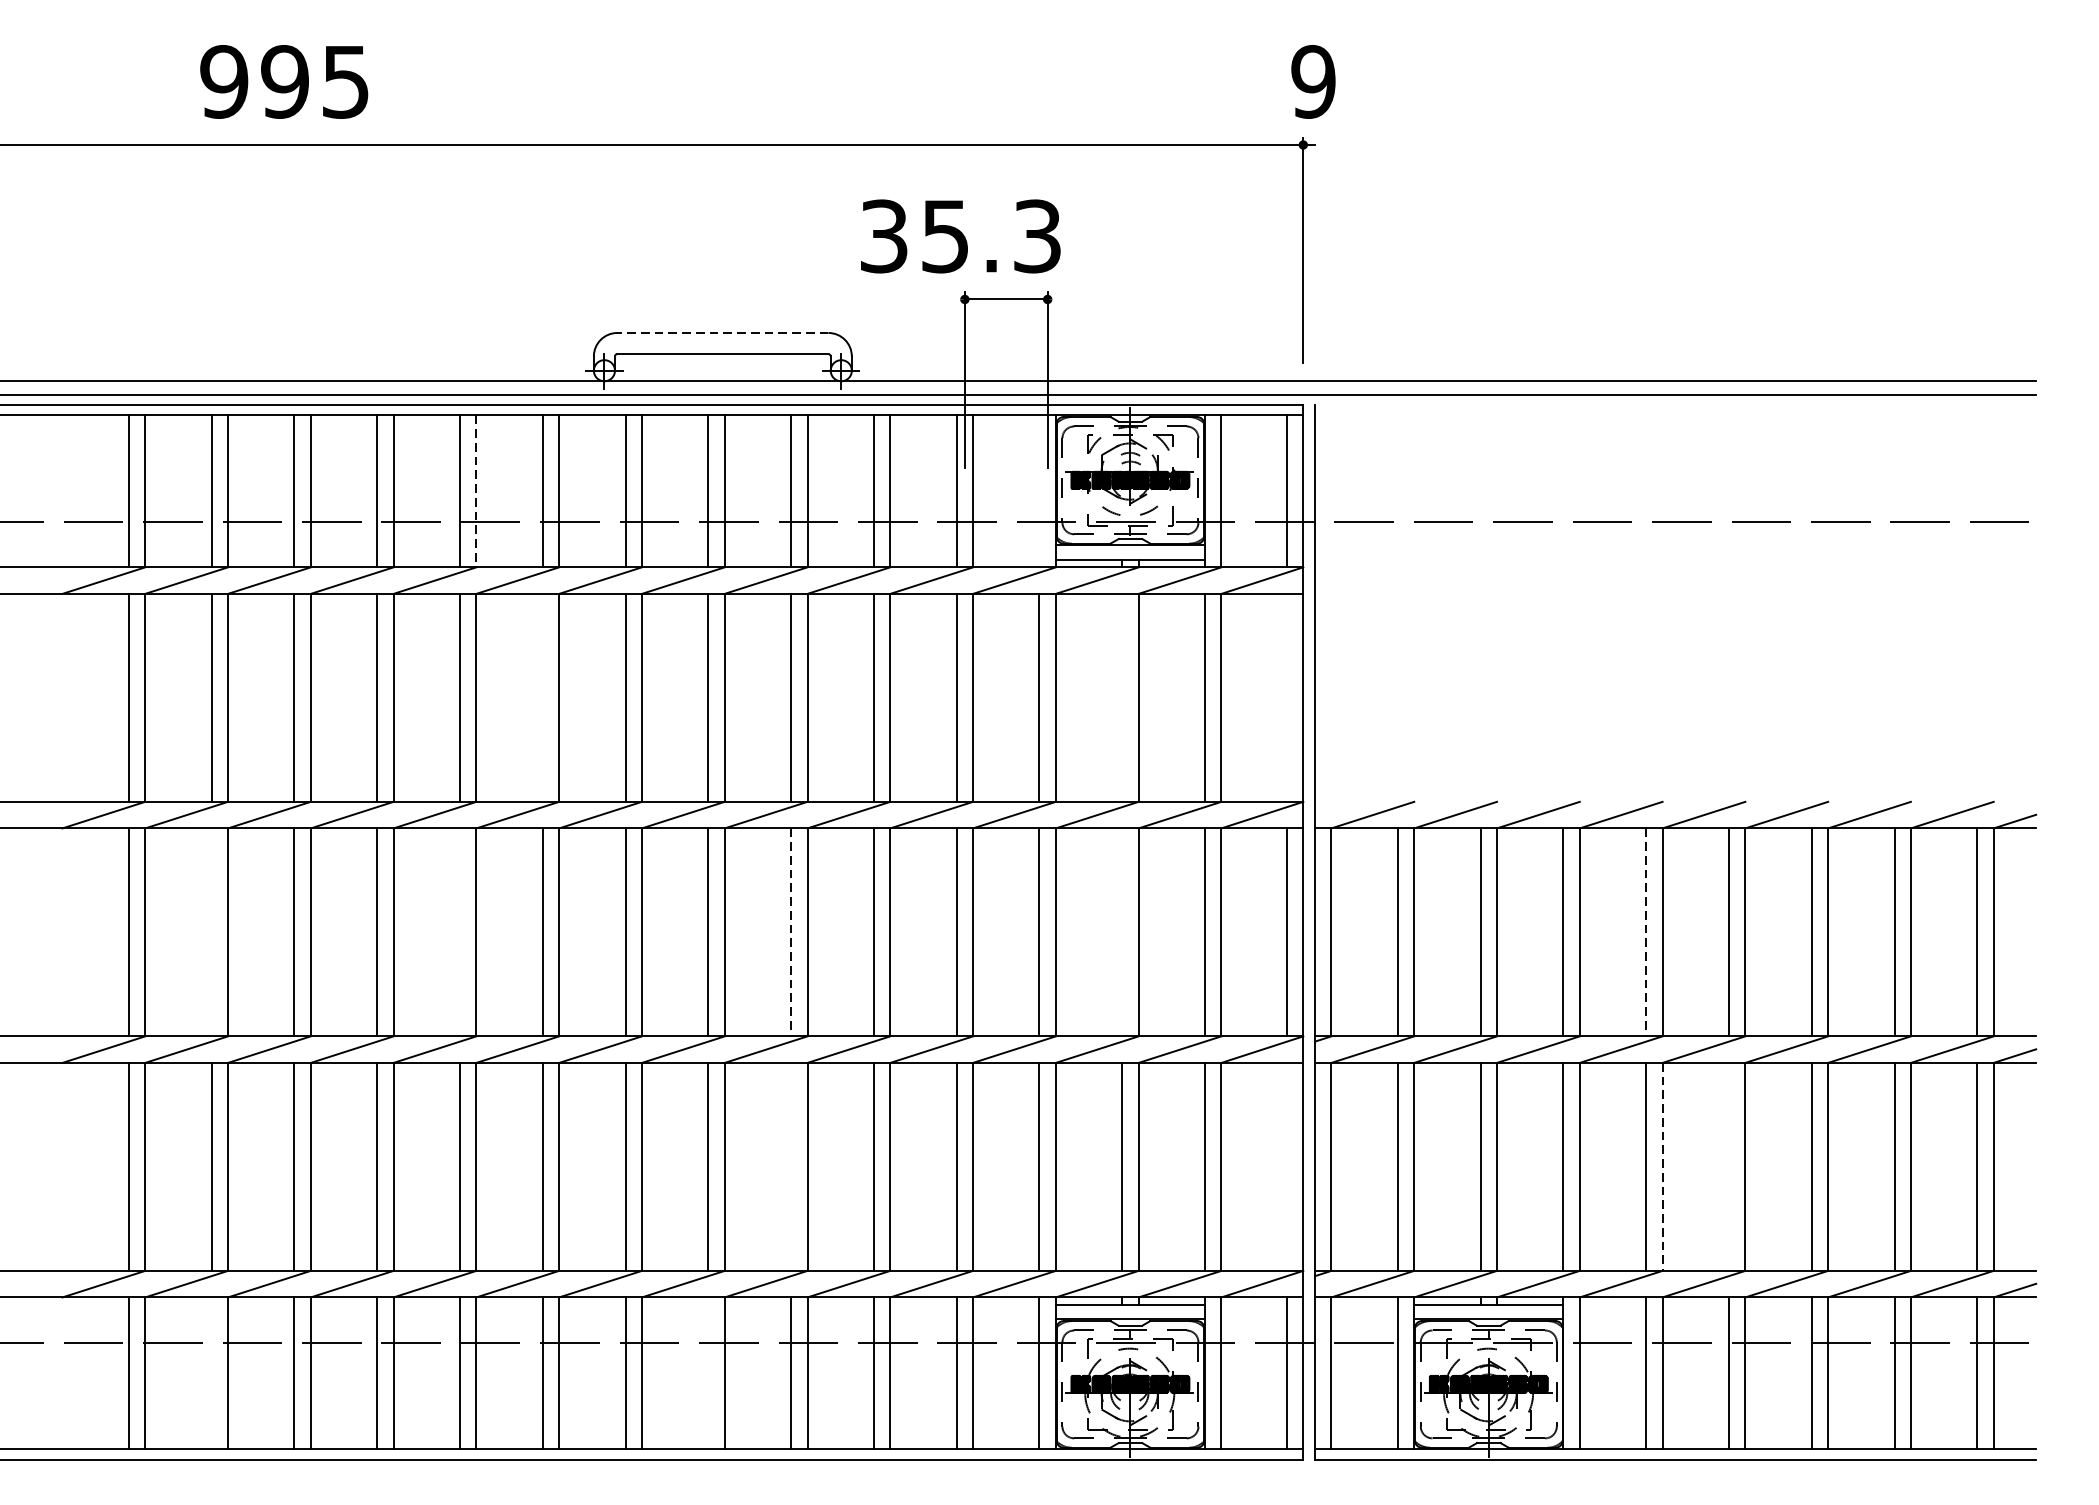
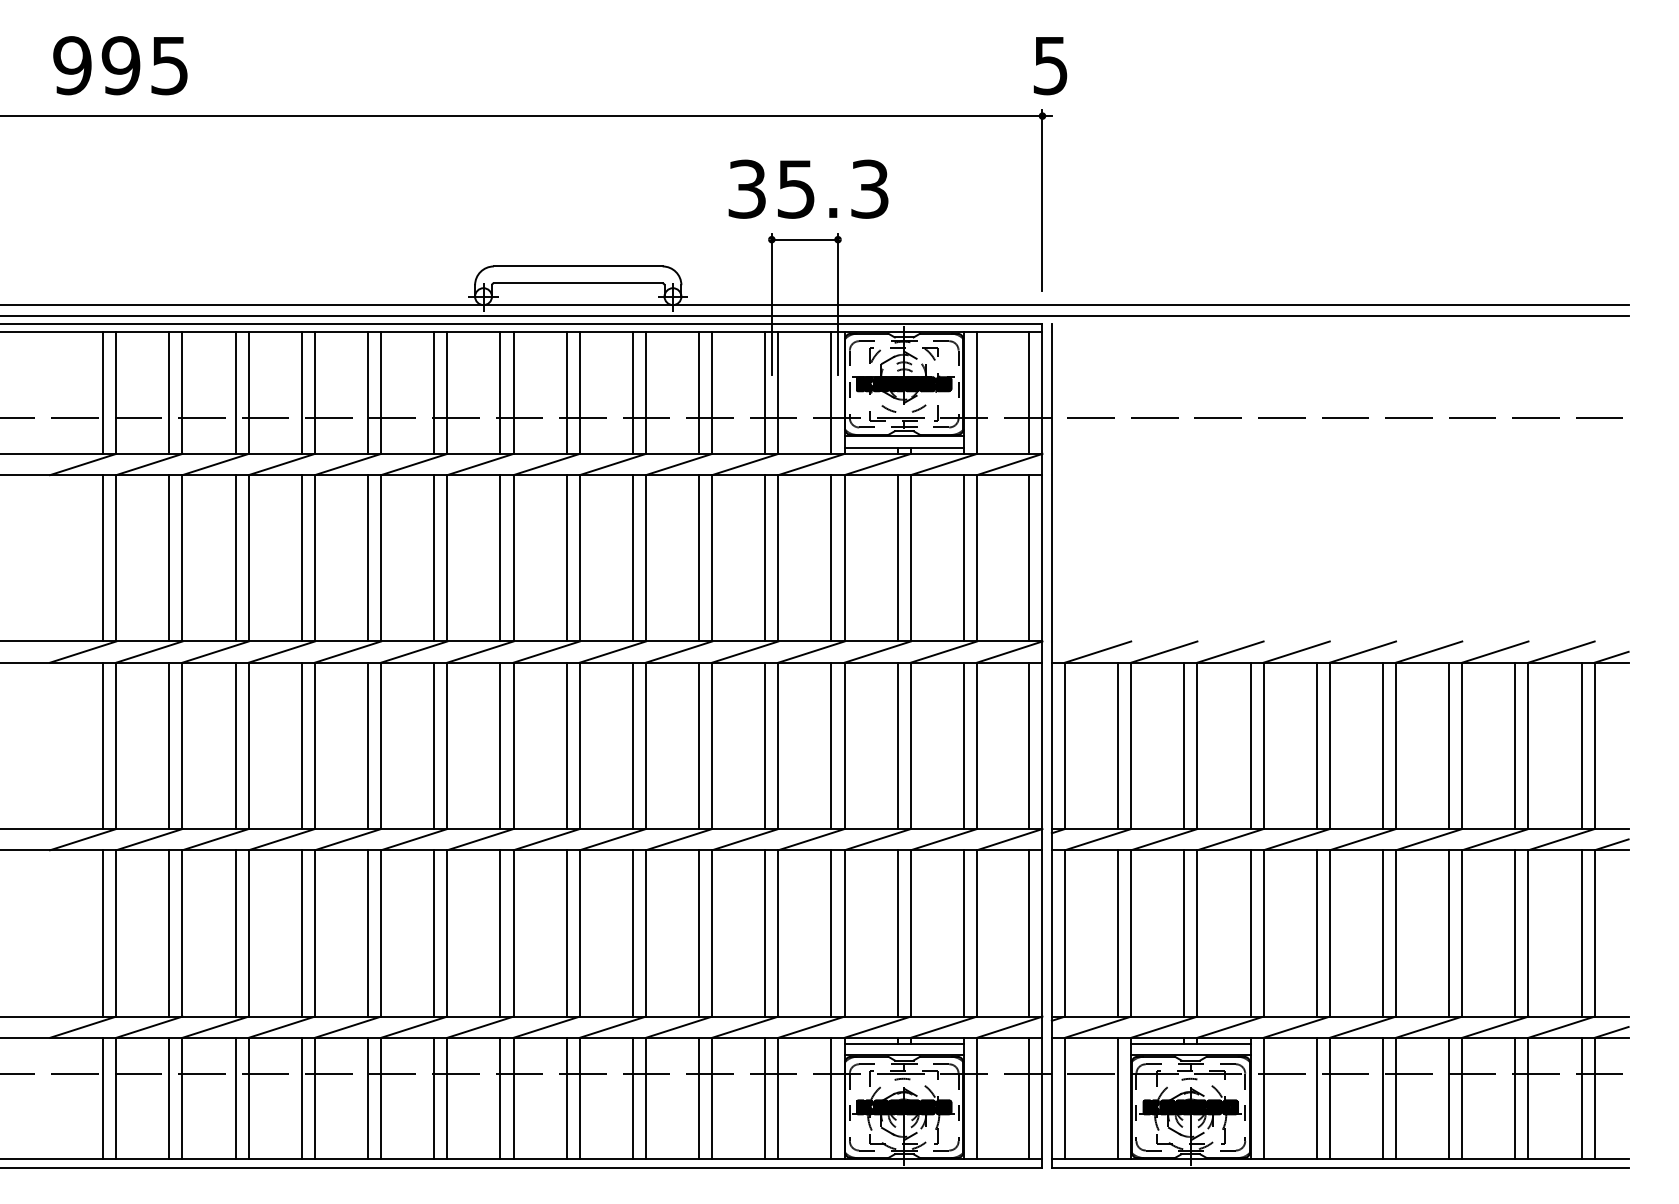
text: (284, 81) -> (120, 65), moved
text: (1313, 81) -> (1050, 65), 9 -> 5
text: (960, 235) -> (808, 188), moved
line: (721, 333) -> (577, 266), dashed -> solid
line: (1039, 490) -> (831, 392), added
line: (476, 491) -> (381, 393), dashed -> solid
line: (543, 698) -> (434, 558), added
line: (1122, 698) -> (897, 558), added
line: (1287, 698) -> (1029, 558), added
line: (211, 931) -> (169, 745), added
line: (459, 931) -> (367, 745), added
line: (1122, 931) -> (897, 745), added
line: (790, 933) -> (632, 746), dashed -> solid
line: (1645, 933) -> (1316, 746), dashed -> solid
line: (790, 1166) -> (632, 933), added
line: (1287, 1166) -> (1029, 933), added
line: (1662, 1166) -> (1329, 933), dashed -> solid
line: (1728, 1166) -> (1382, 933), added
line: (211, 1373) -> (169, 1098), added
line: (708, 1373) -> (566, 1098), added

